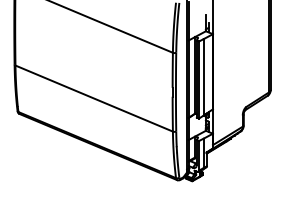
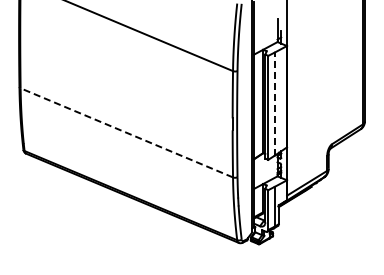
line: (203, 77) -> (274, 104), solid -> dashed
line: (93, 98) -> (126, 132), solid -> dashed

